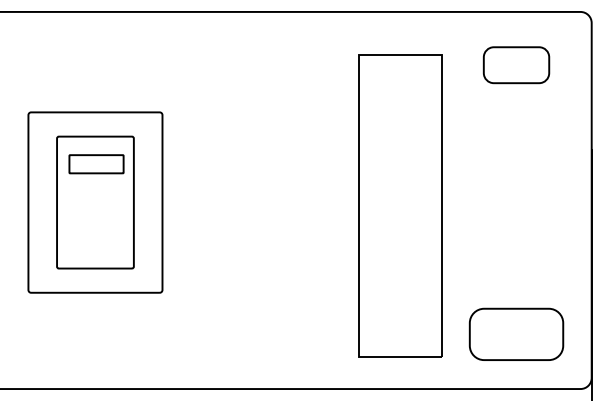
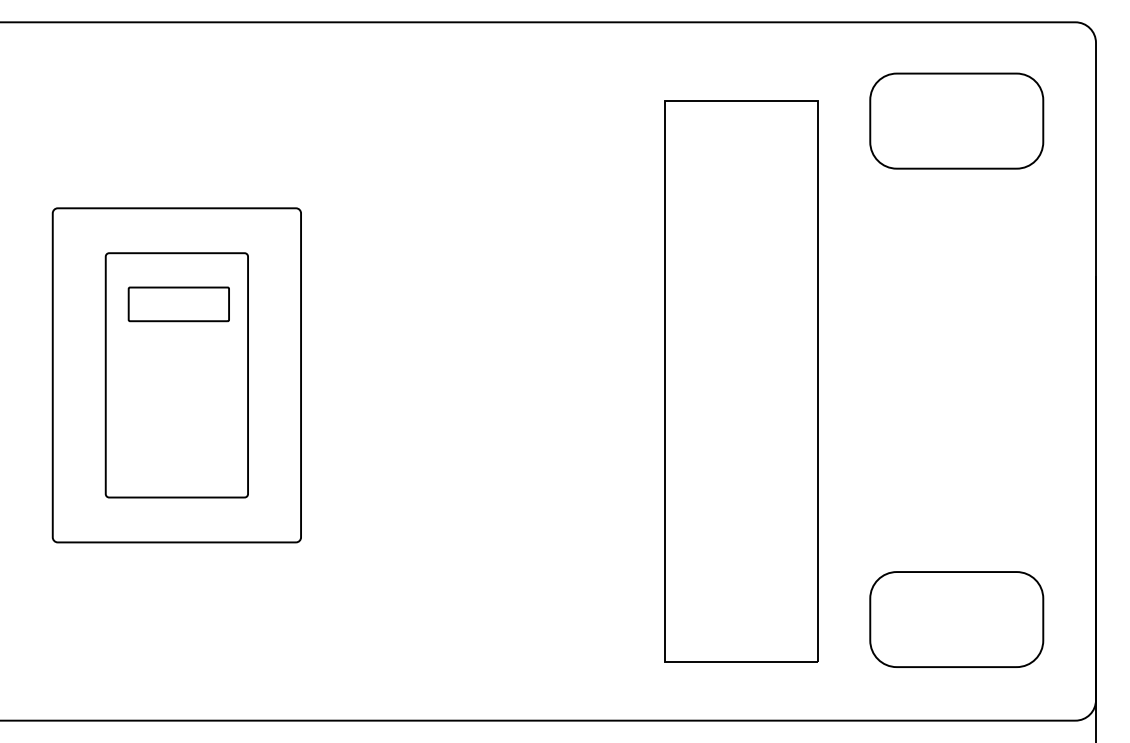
part: (516, 64) -> (956, 119), size x1.43

